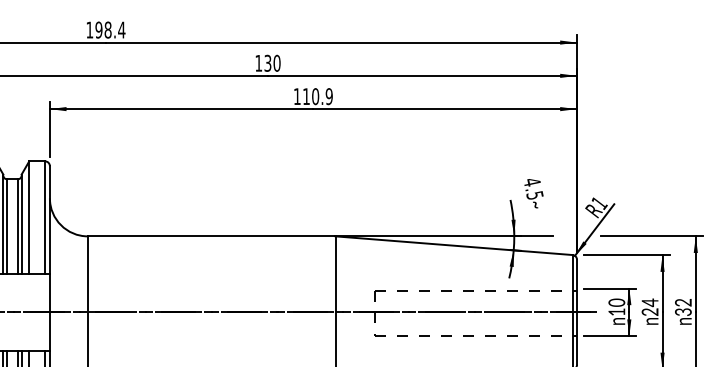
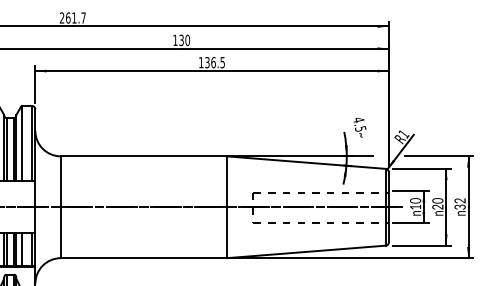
text: (105, 29) -> (72, 17), 198.4 -> 261.7
text: (318, 96) -> (215, 62), 110.9 -> 136.5
text: (649, 302) -> (437, 200), 24 -> 20

